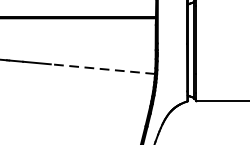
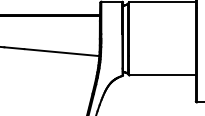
line: (102, 68) -> (61, 52), dashed -> solid

